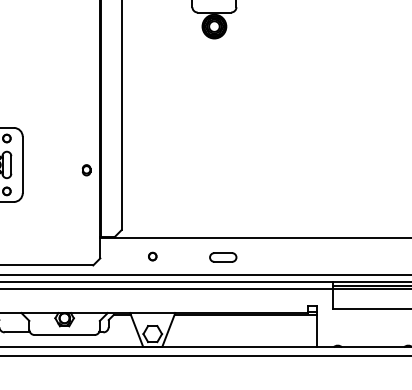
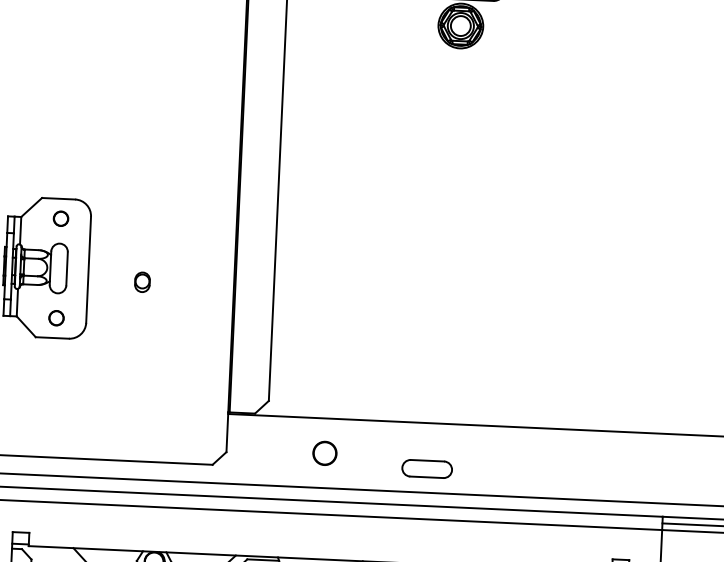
part: (86, 170) -> (142, 282), moved
part: (152, 256) -> (324, 453), size x1.6
part: (223, 257) -> (427, 469), moved

